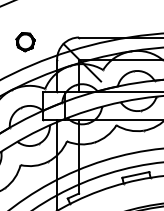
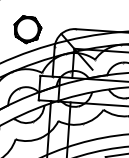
part: (25, 42) -> (27, 30), size x1.67

